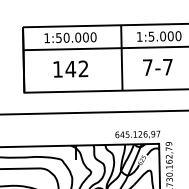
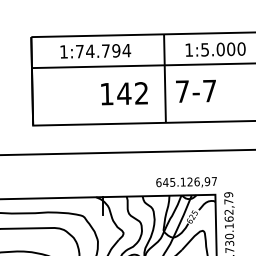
text: (76, 37) -> (103, 50), 1:50.000 -> 1:74.794
text: (157, 67) -> (195, 91), moved
text: (70, 68) -> (123, 92), moved

